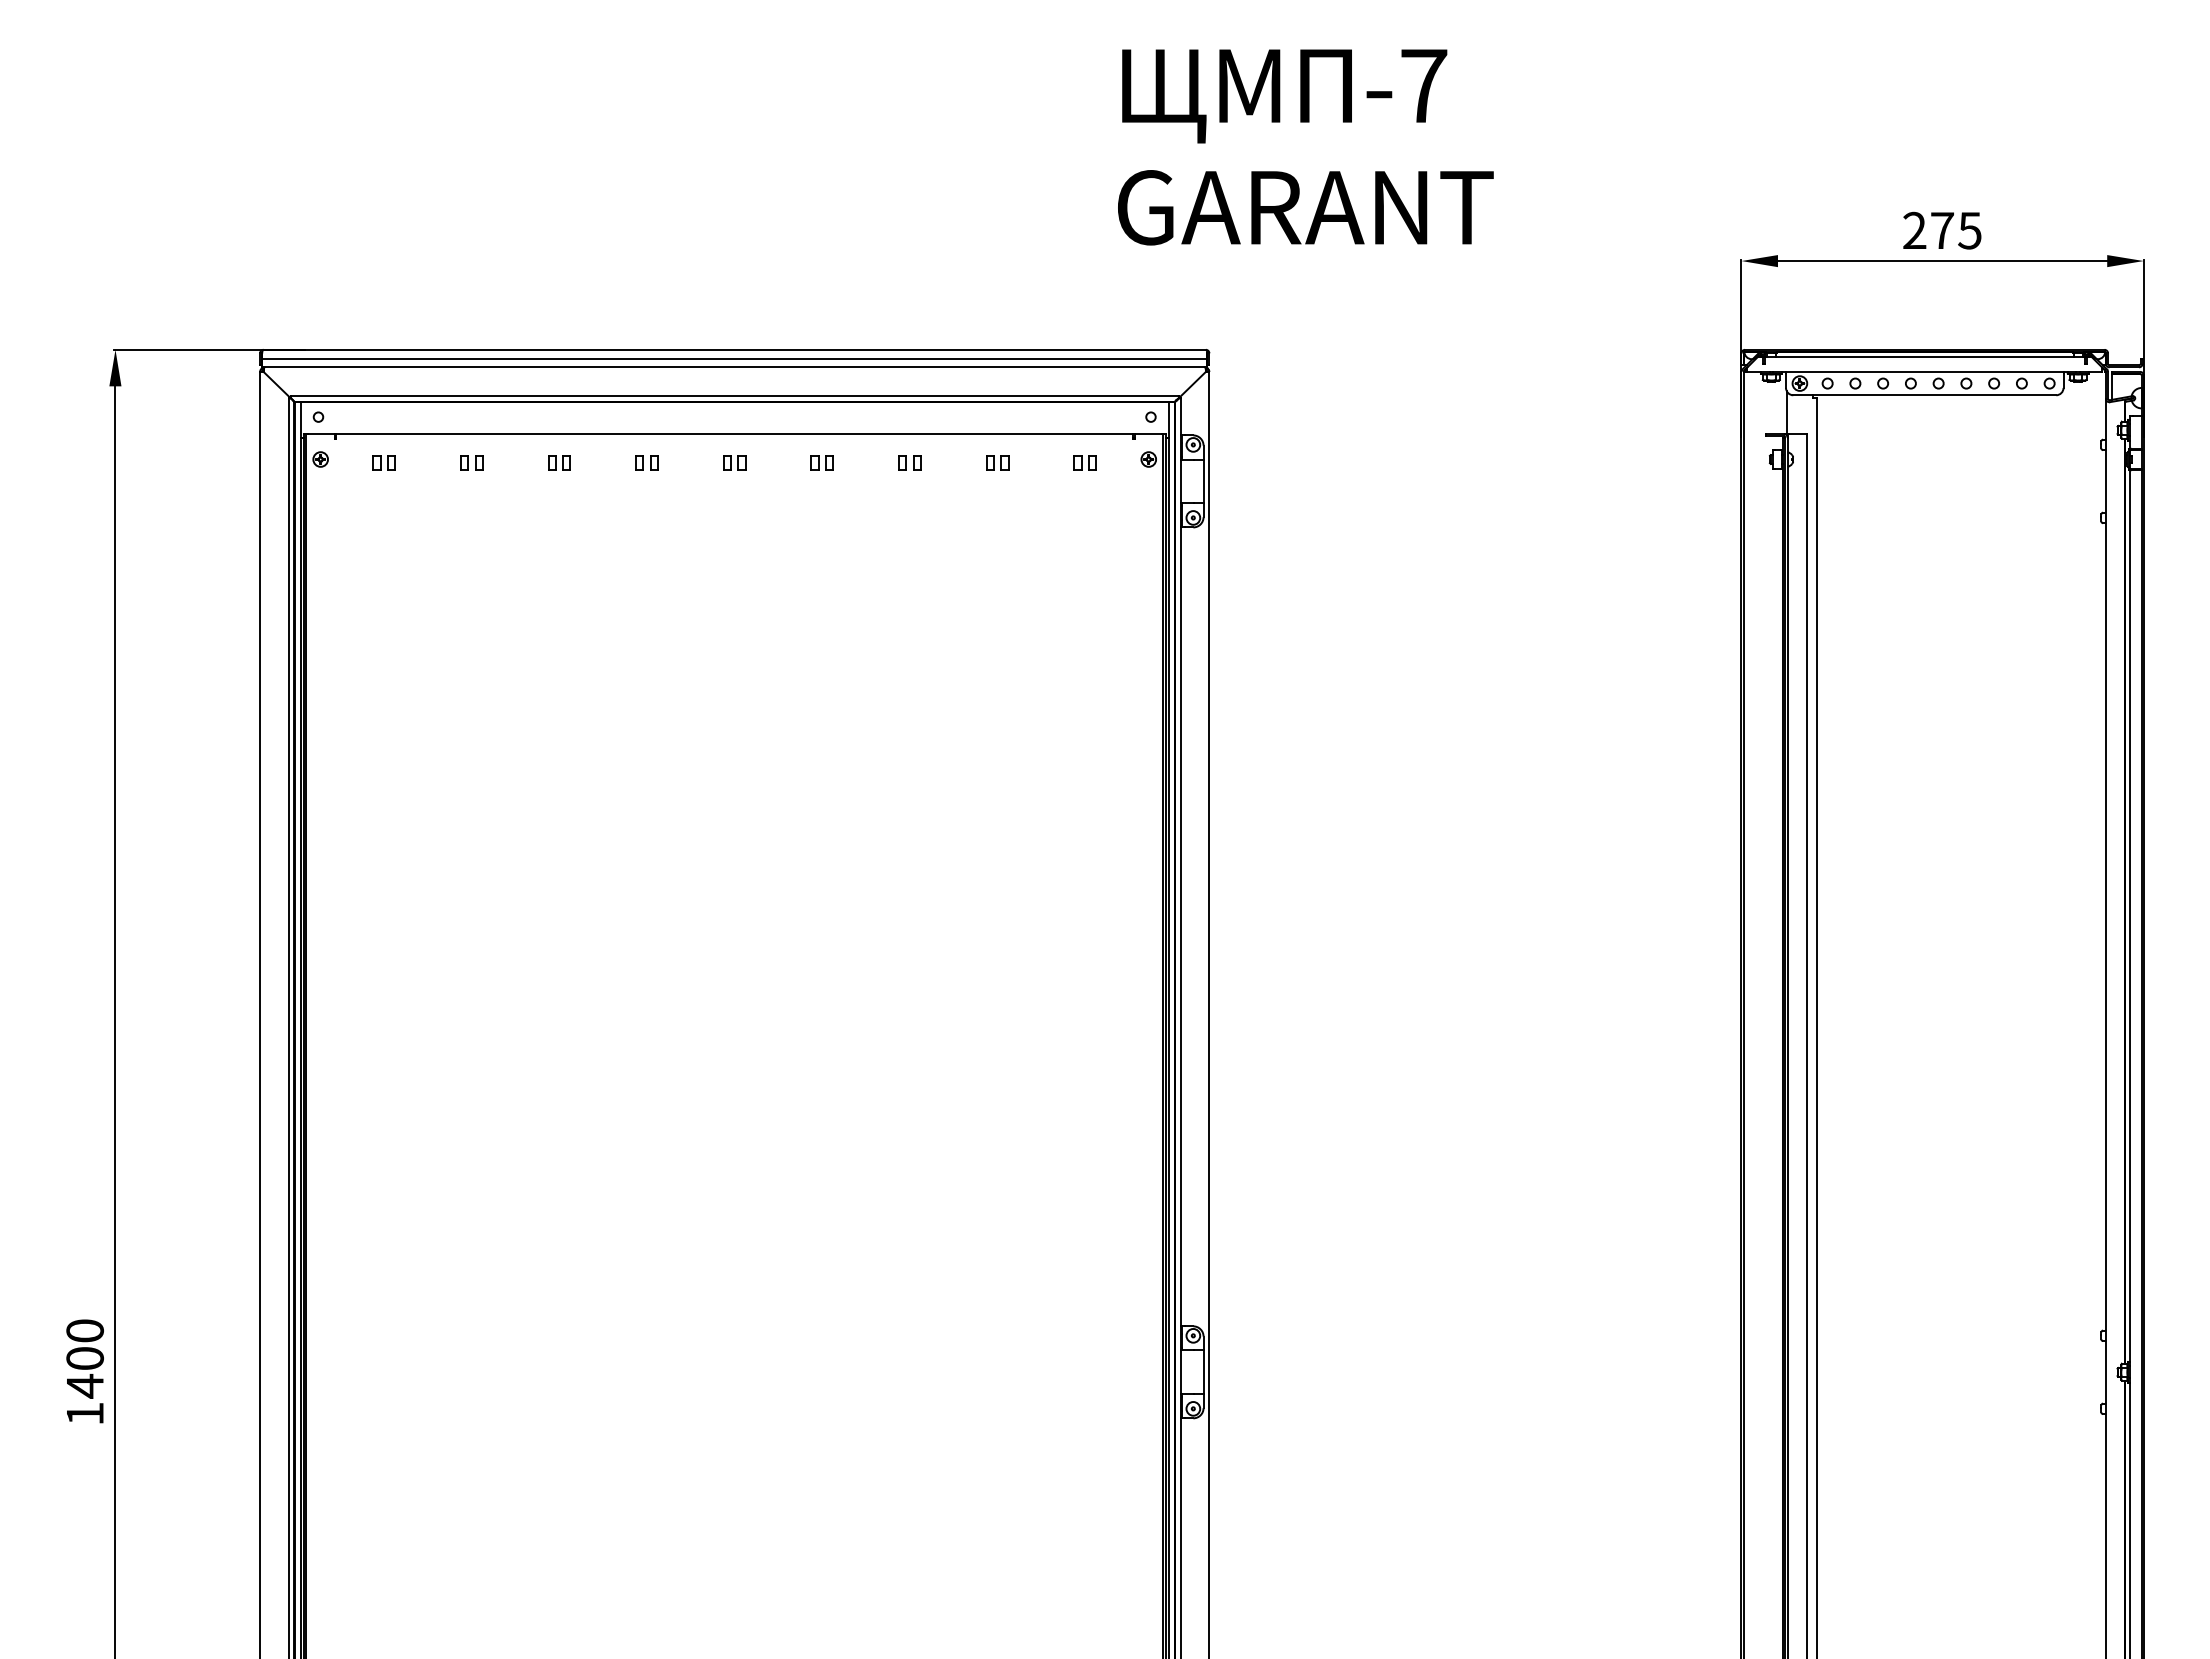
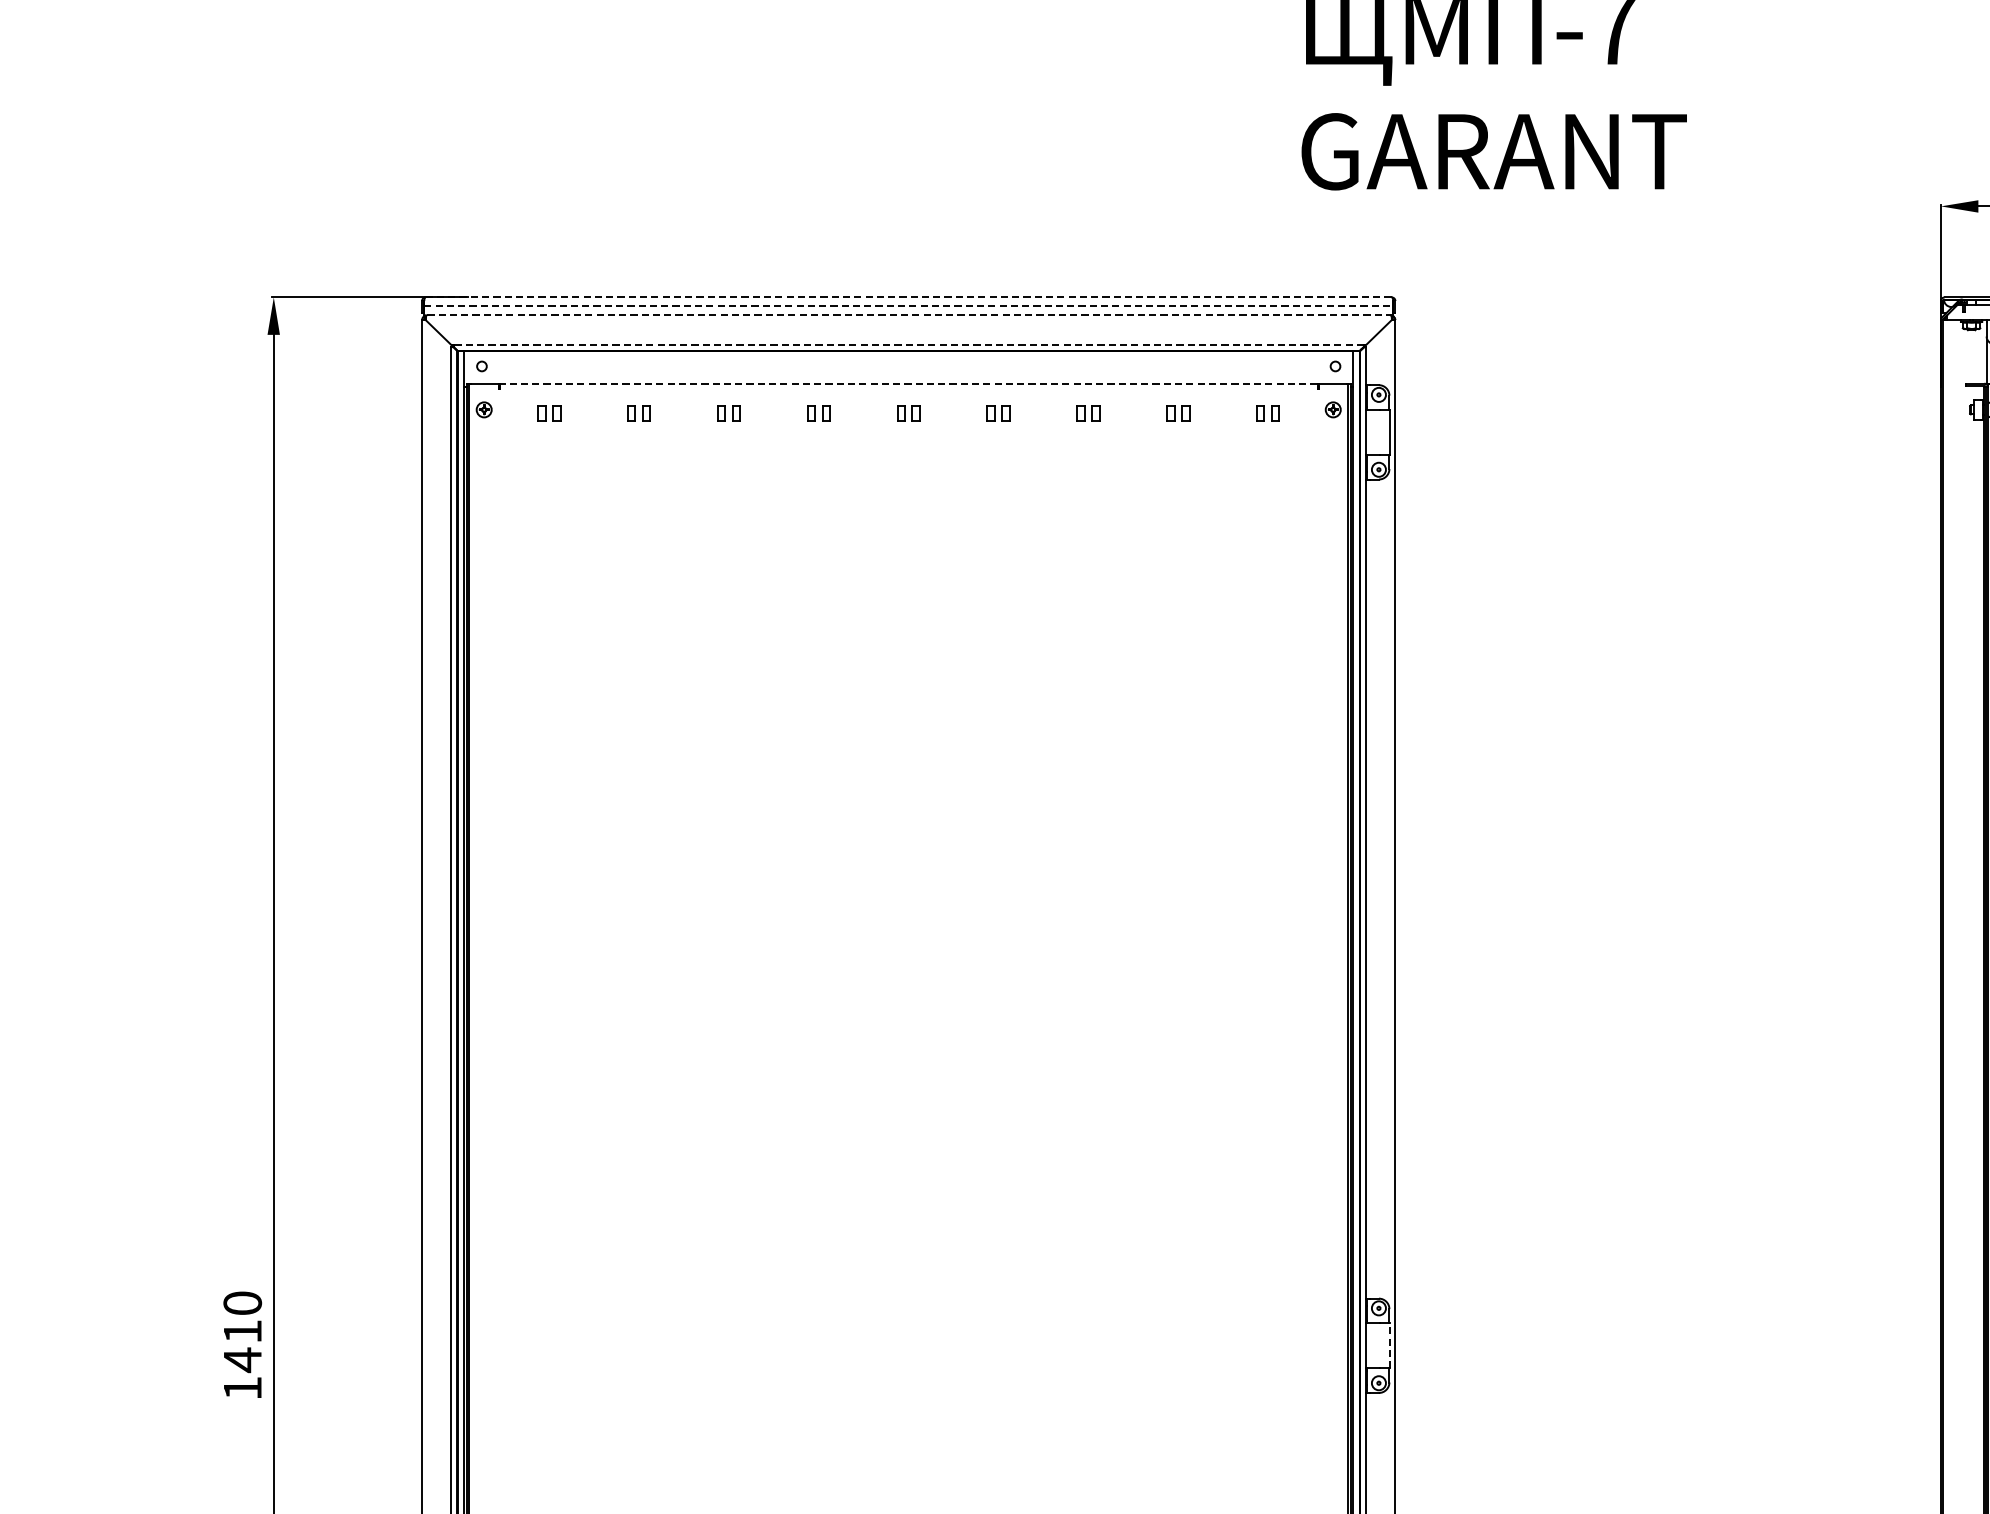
line: (735, 349) -> (909, 297), solid -> dashed
line: (735, 358) -> (909, 306), solid -> dashed
line: (734, 367) -> (908, 315), solid -> dashed
line: (734, 396) -> (908, 345), solid -> dashed
line: (734, 433) -> (908, 383), solid -> dashed
text: (85, 1358) -> (243, 1331), 1400 -> 1410
line: (1203, 1372) -> (1389, 1345), solid -> dashed

